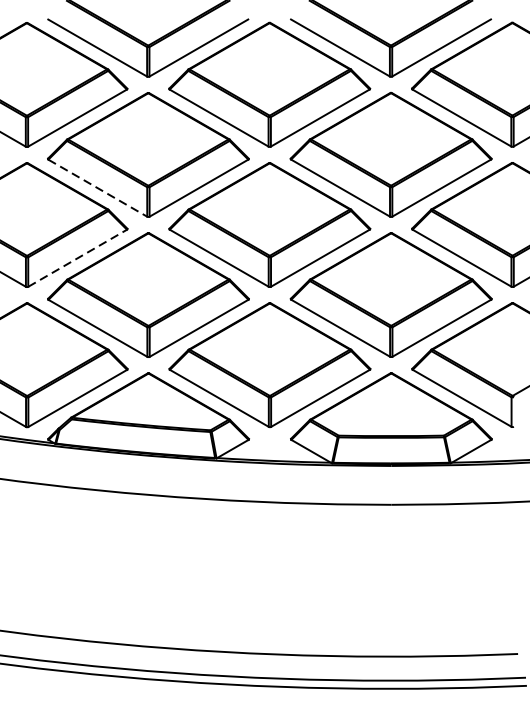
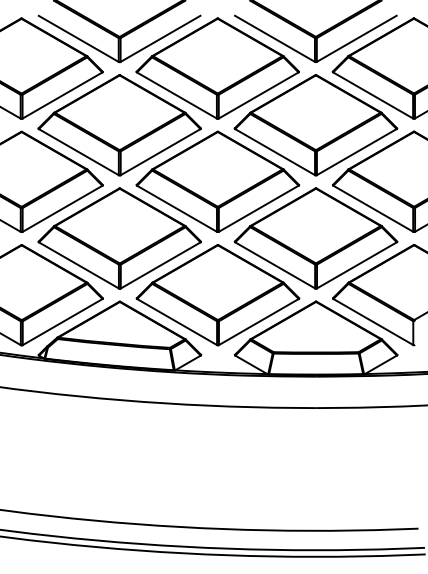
line: (98, 188) -> (79, 152), dashed -> solid
line: (78, 257) -> (63, 208), dashed -> solid

